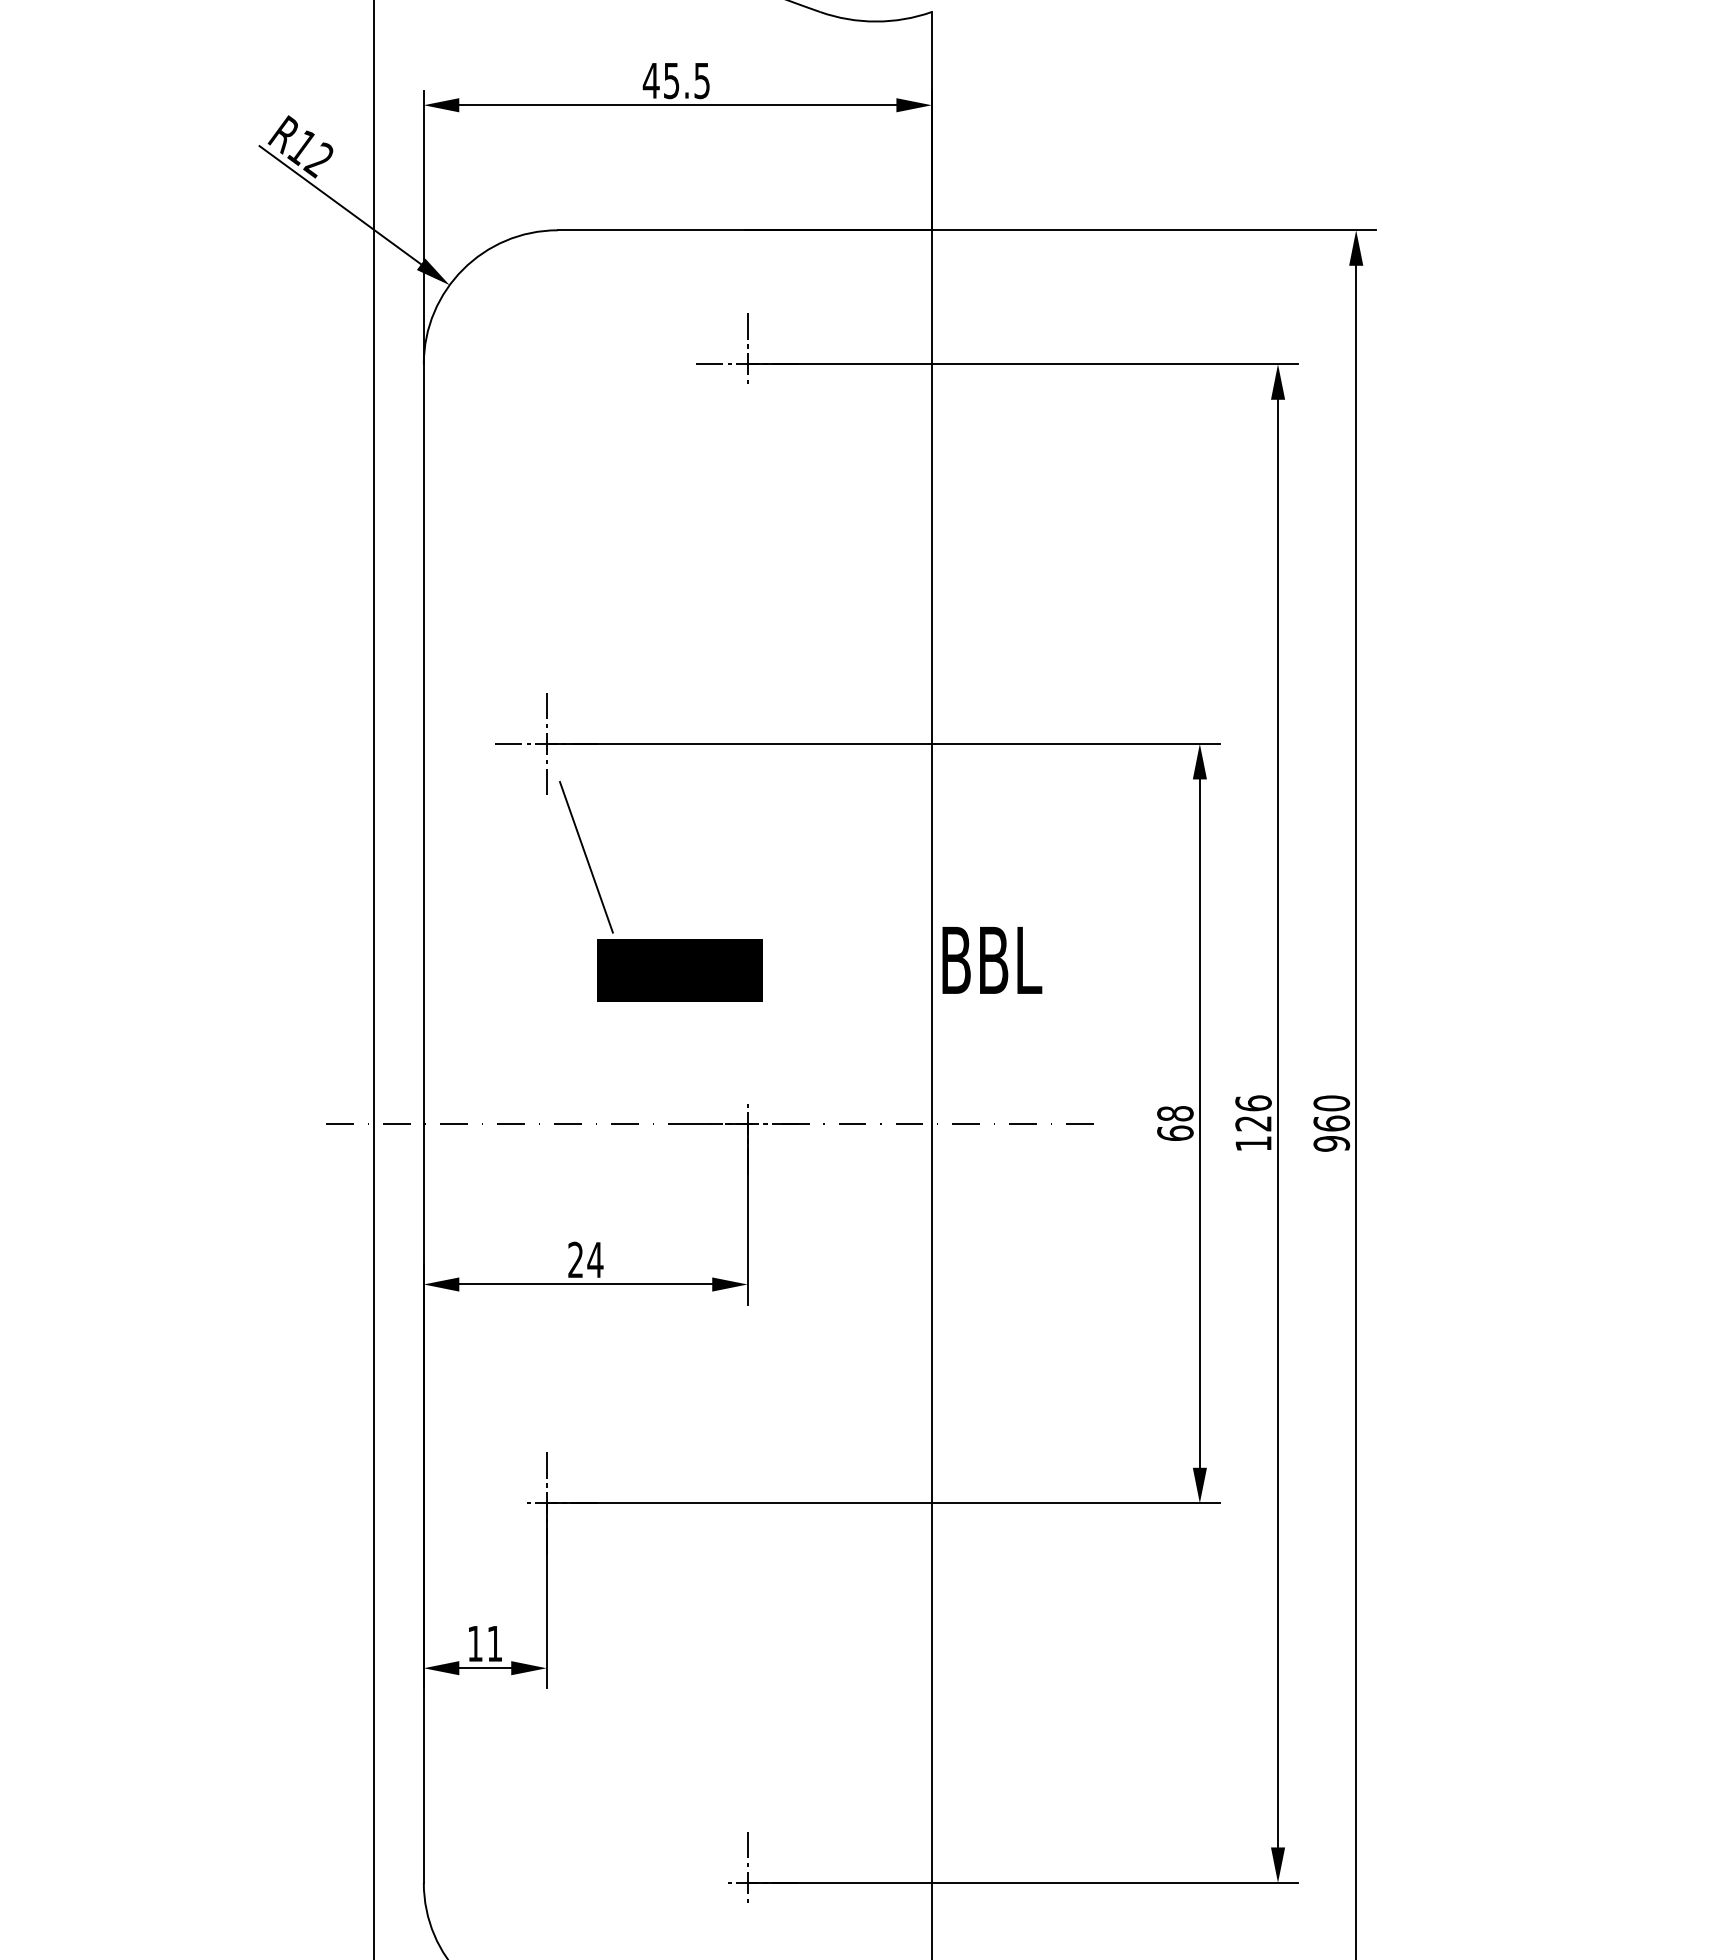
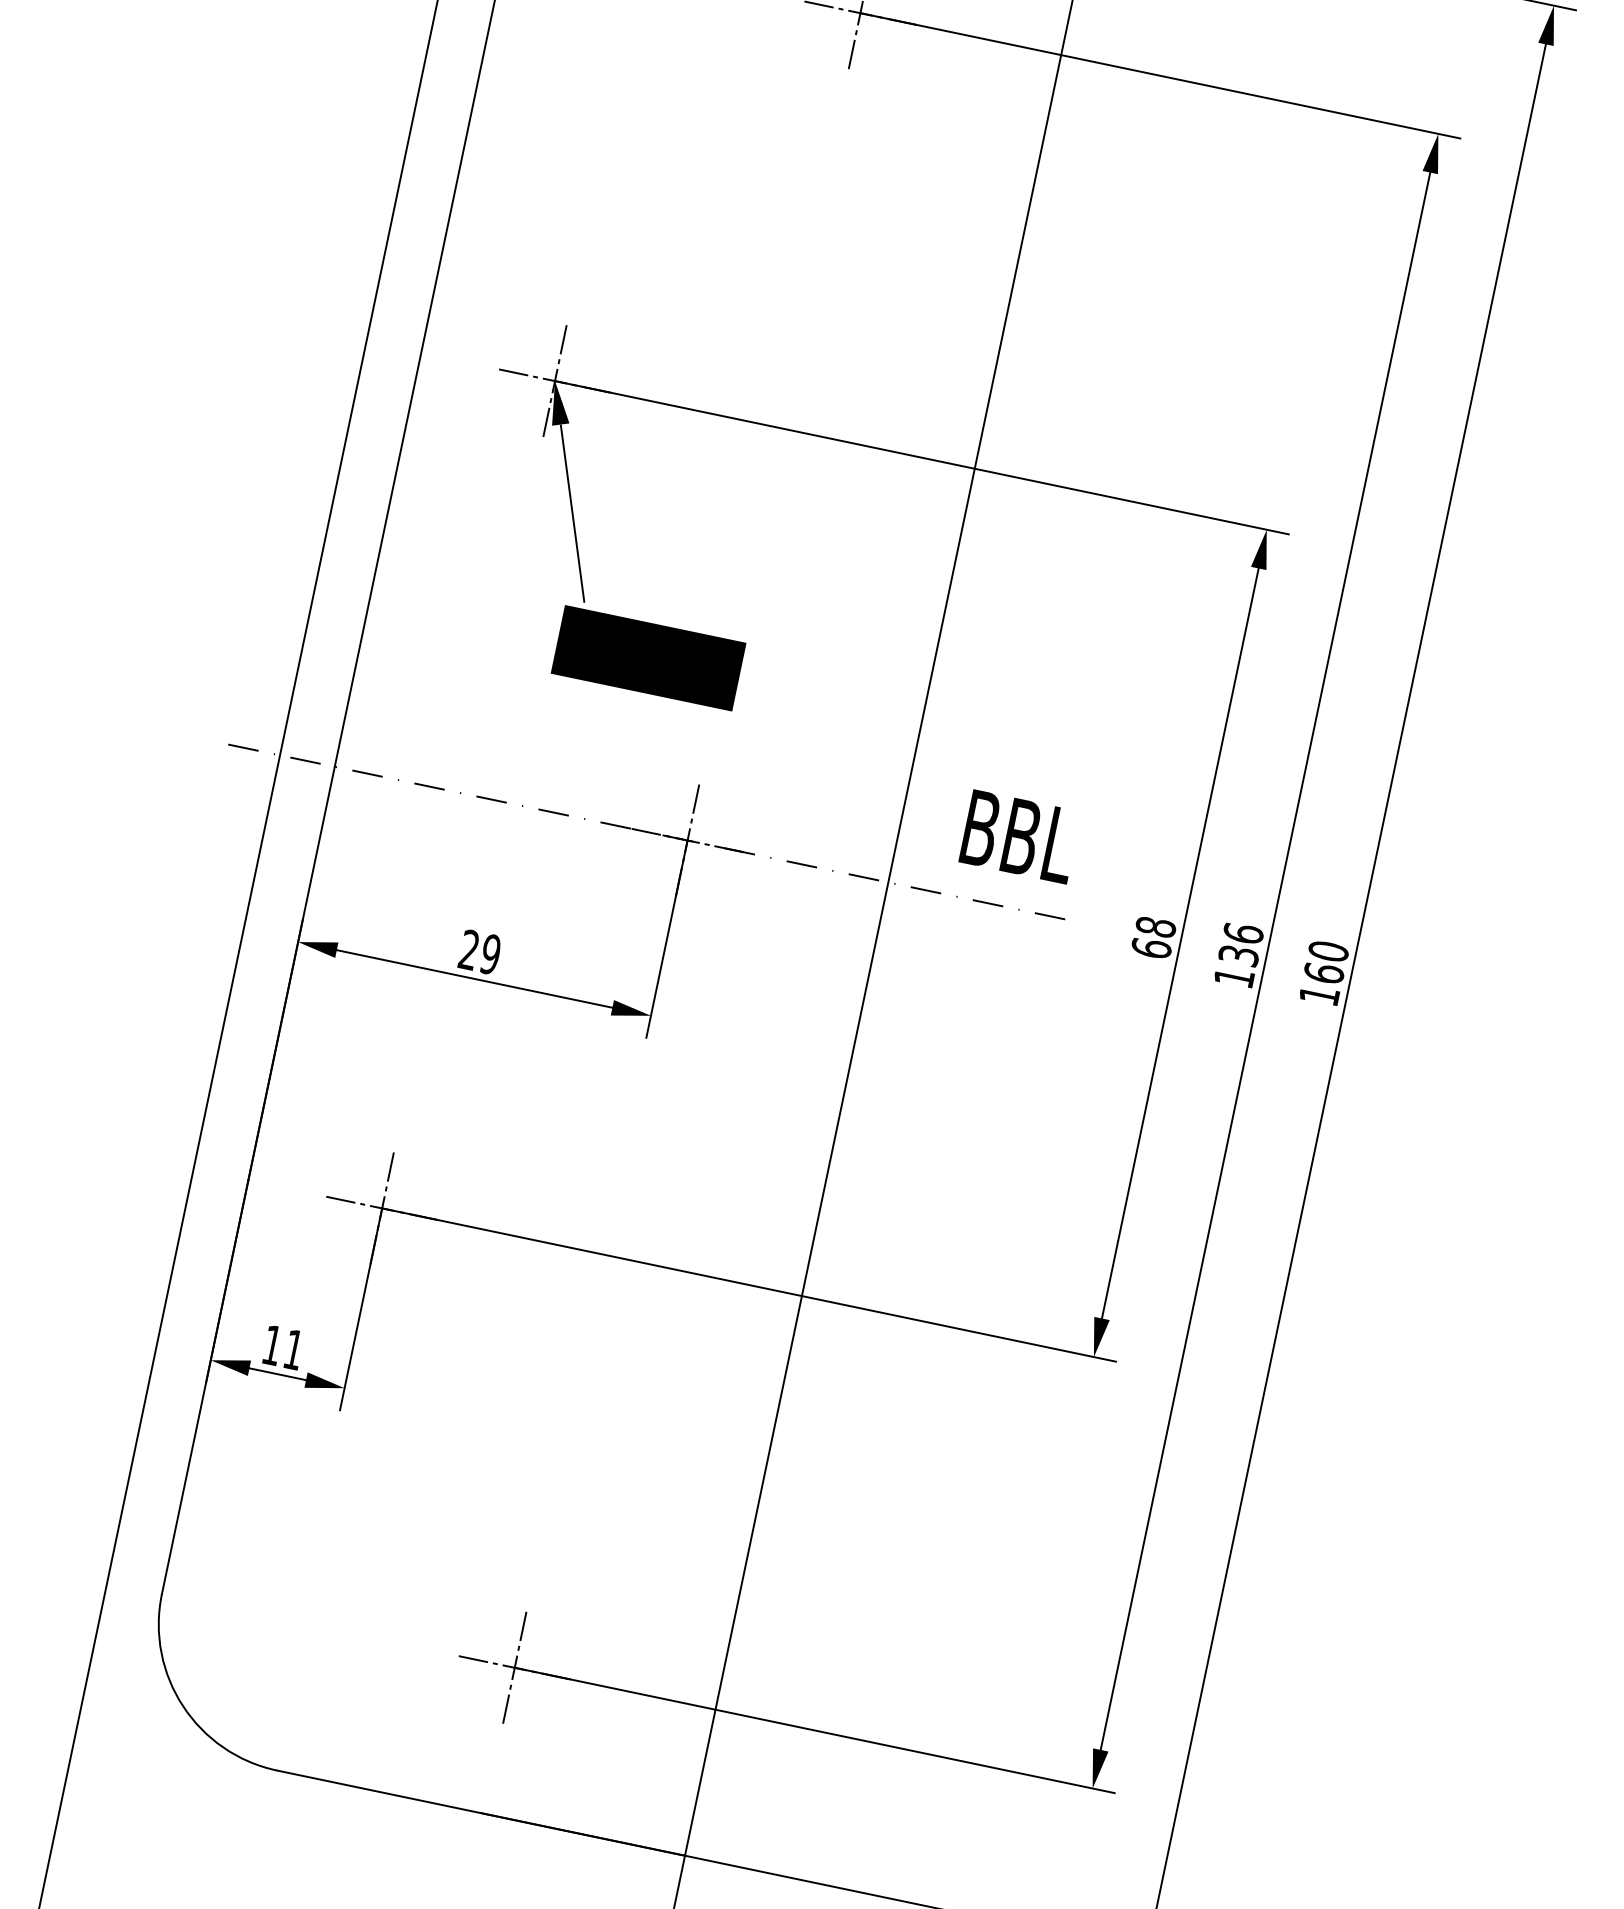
line: (747, 401) -> (851, 53), added
fill: (556, 763) -> (561, 404), added
text: (992, 960) -> (1020, 837), moved
line: (747, 1085) -> (696, 798), added
text: (1253, 1123) -> (1238, 955), 126 -> 136
text: (1331, 1143) -> (1319, 995), 960 -> 160
text: (595, 1259) -> (490, 953), 24 -> 29
line: (508, 1503) -> (340, 1200), added
line: (709, 1882) -> (473, 1658), added
line: (747, 1920) -> (506, 1708), added

